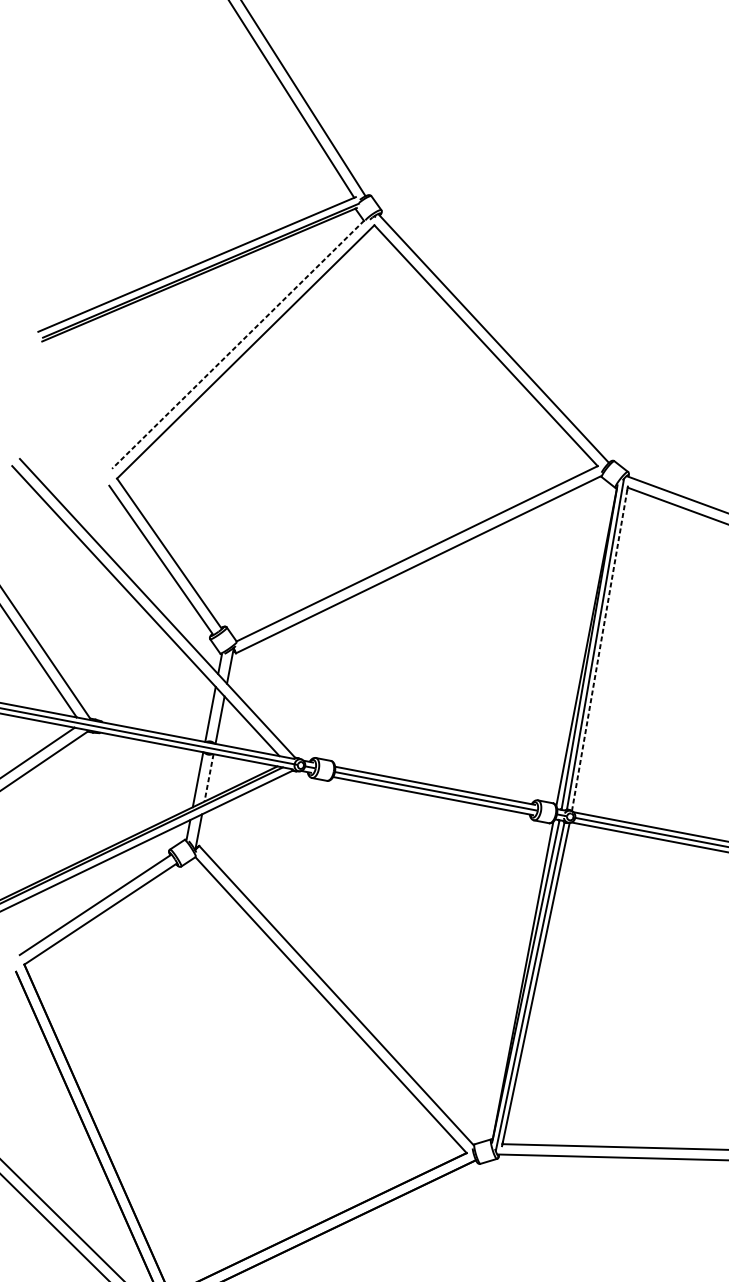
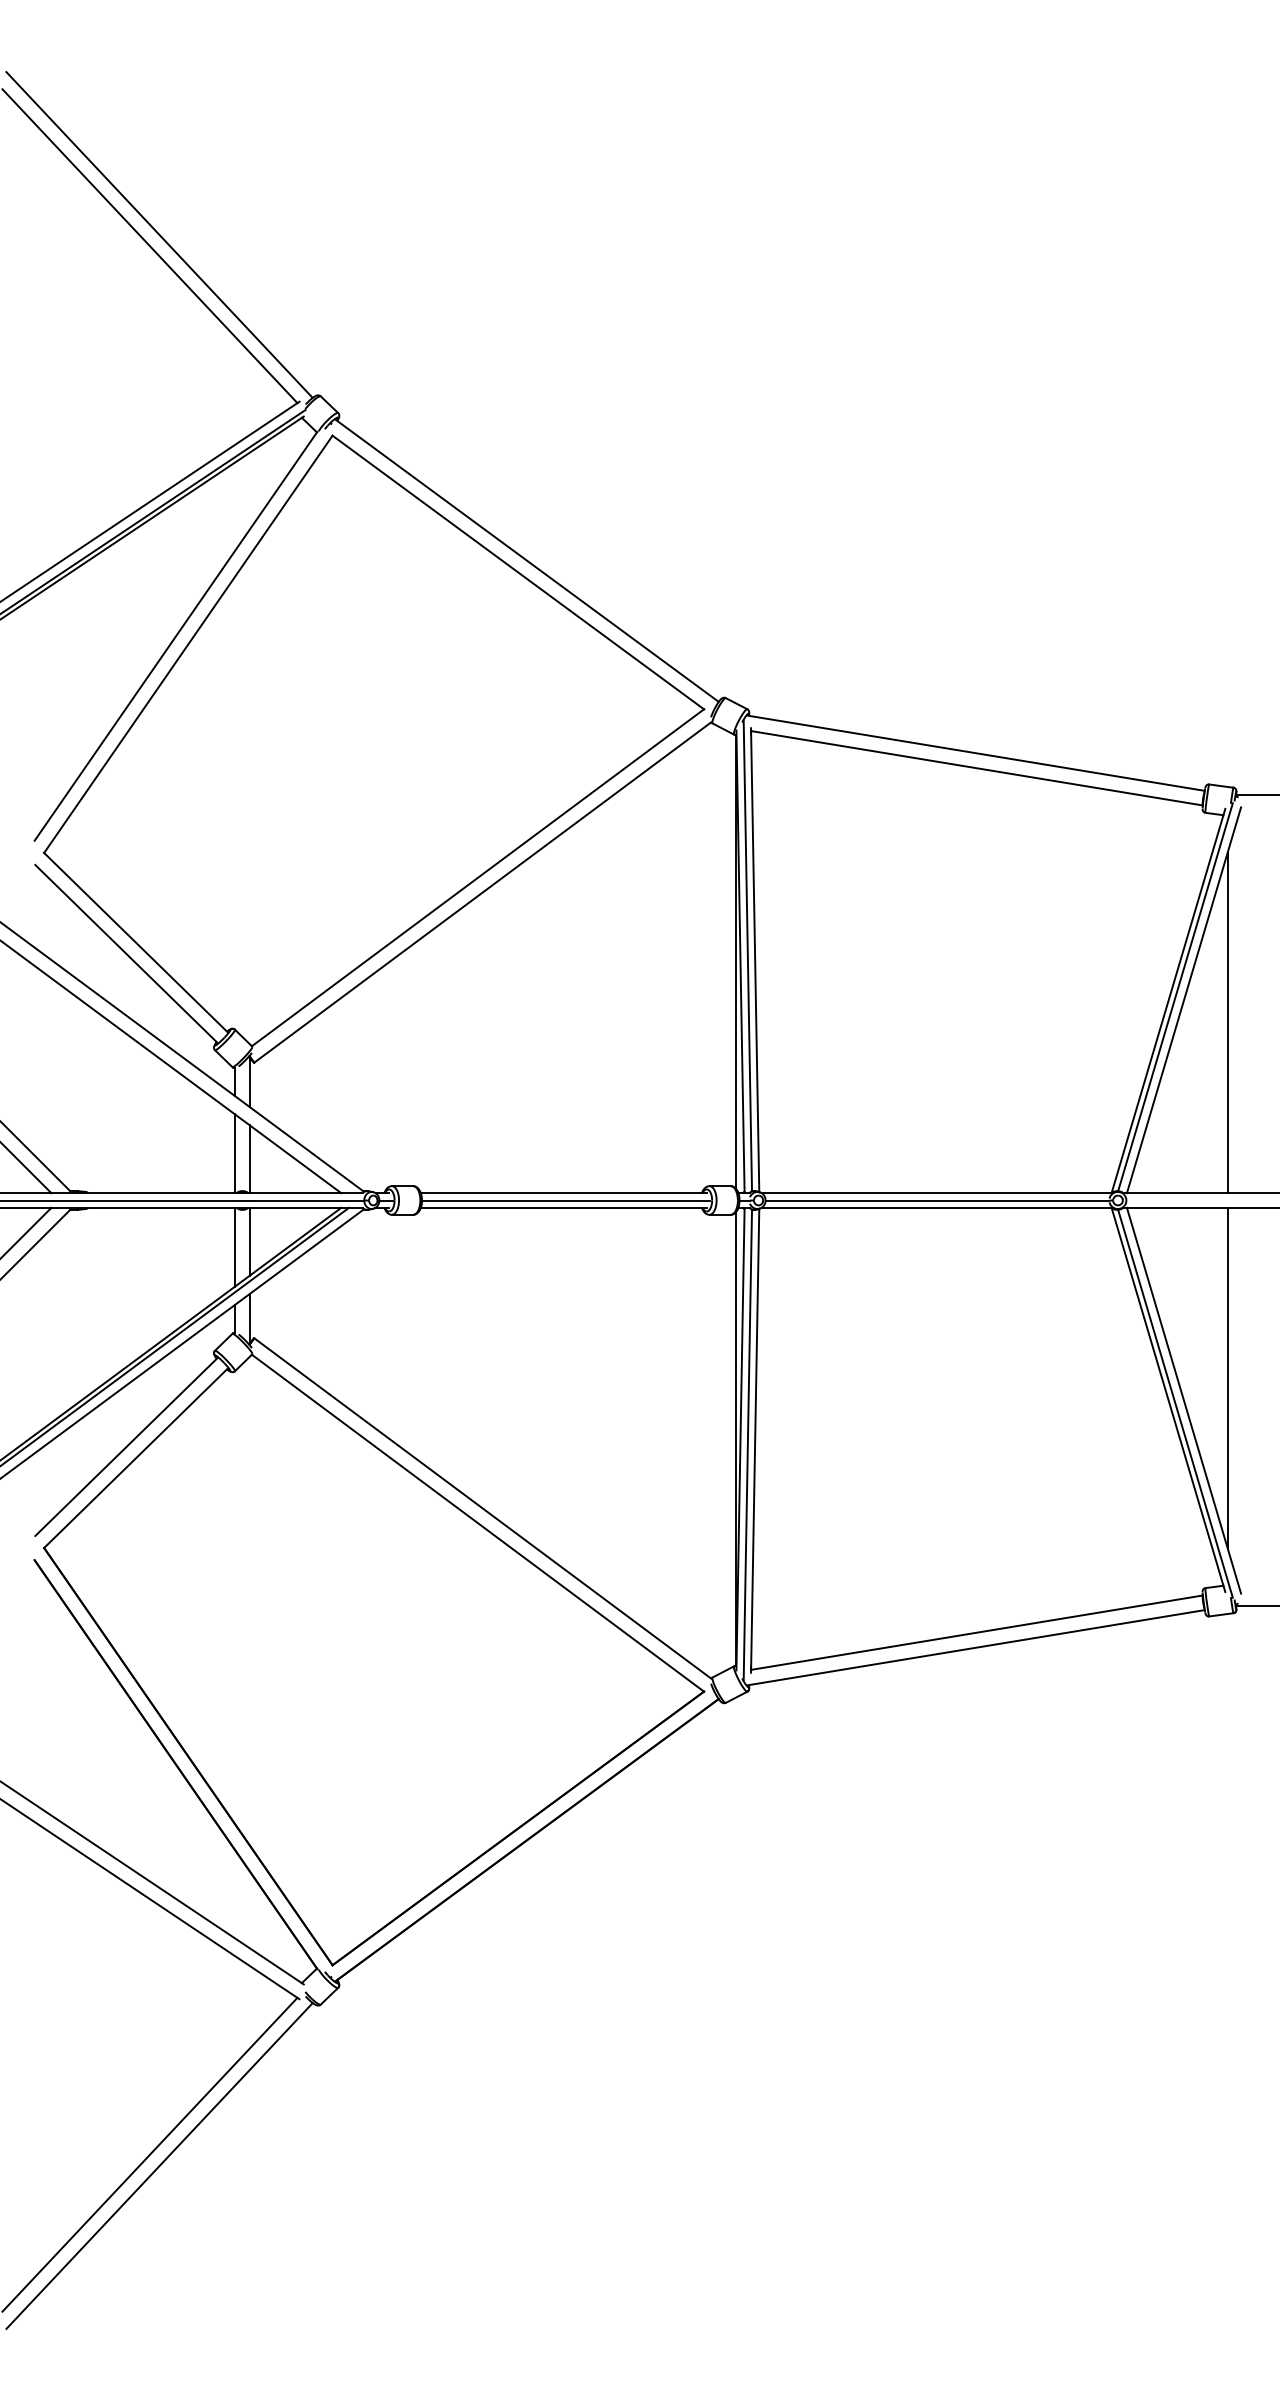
line: (238, 344) -> (176, 636), dashed -> solid
line: (600, 647) -> (755, 959), dashed -> solid
line: (208, 777) -> (249, 1241), dashed -> solid

